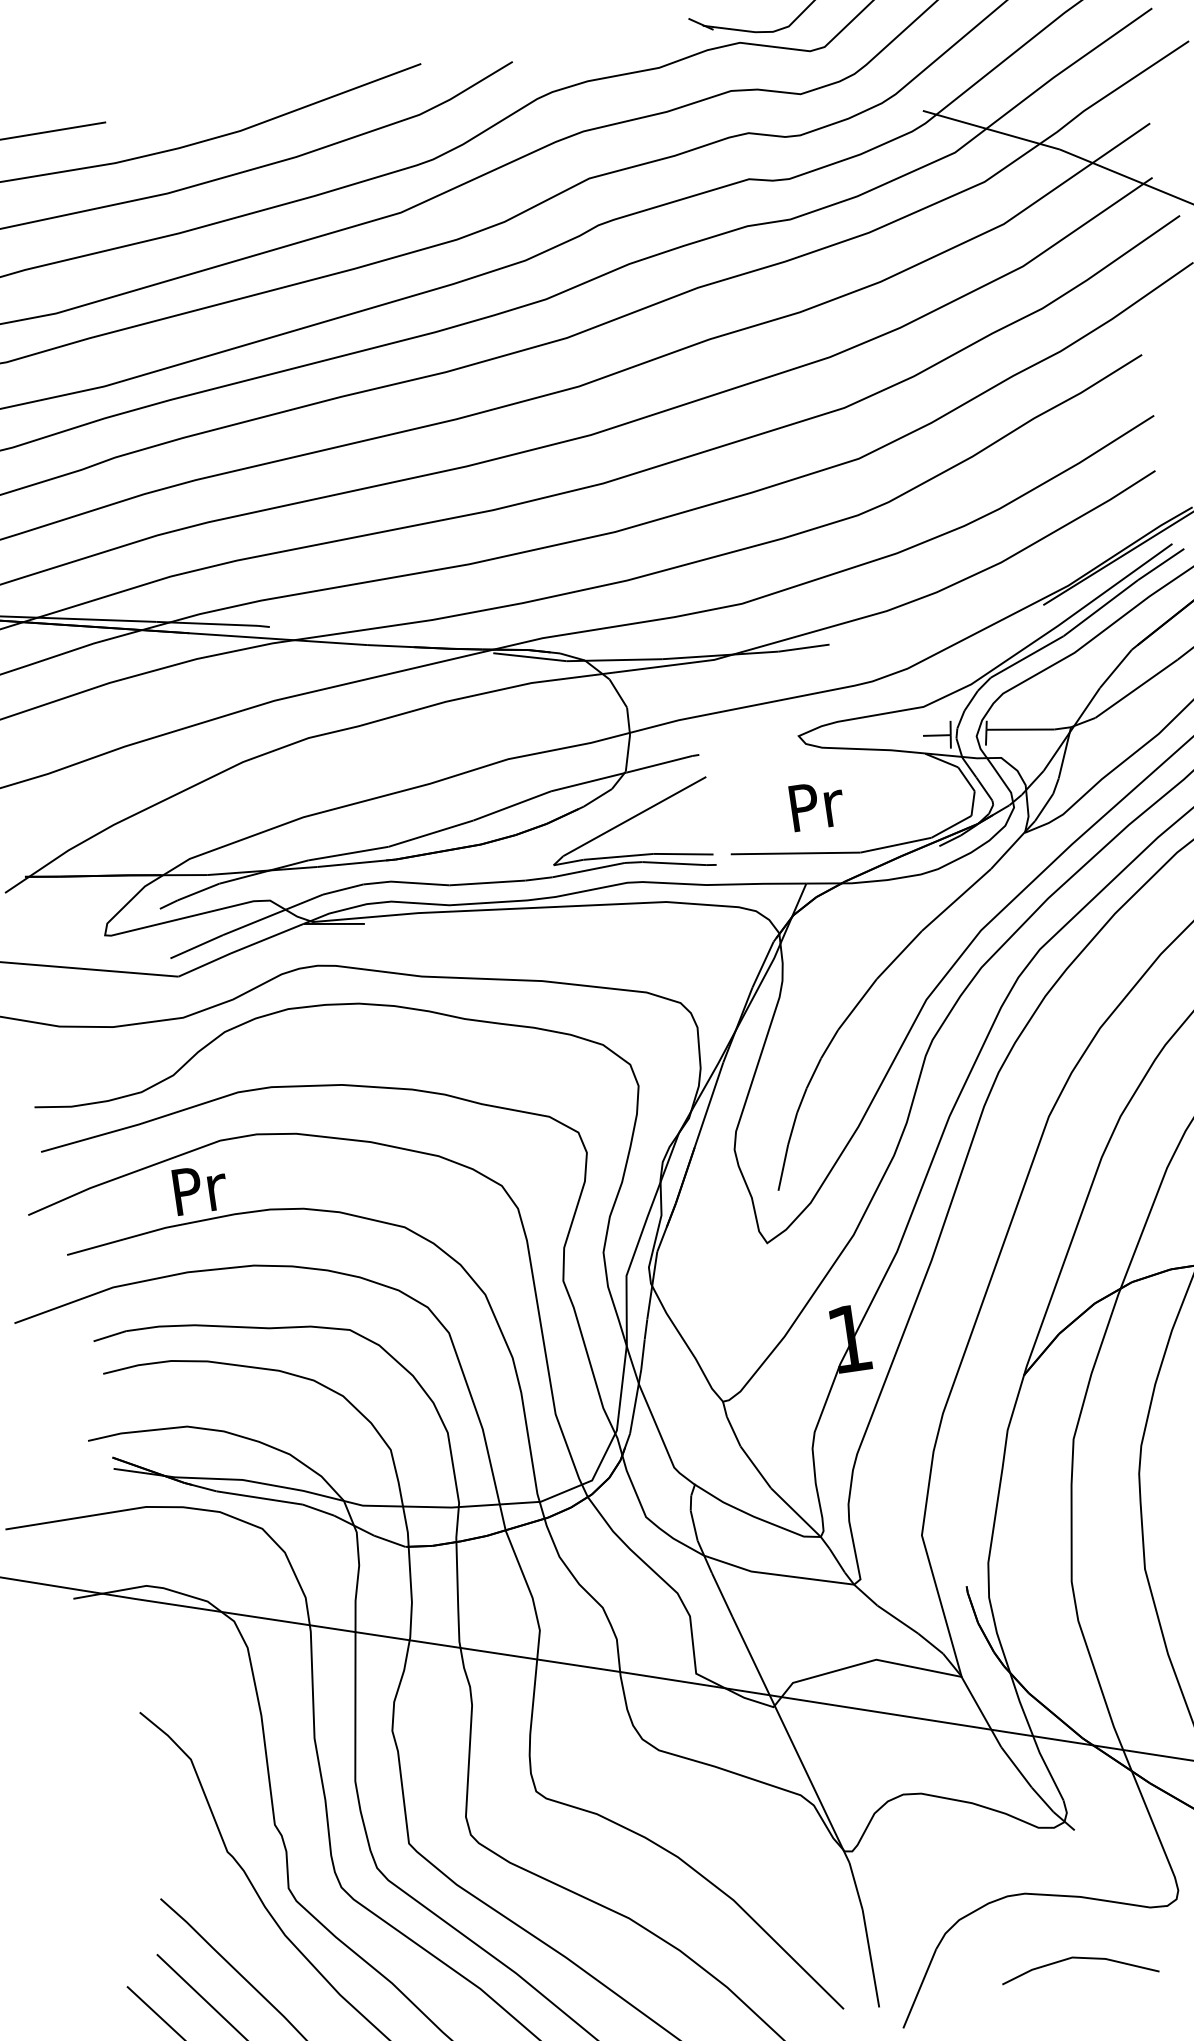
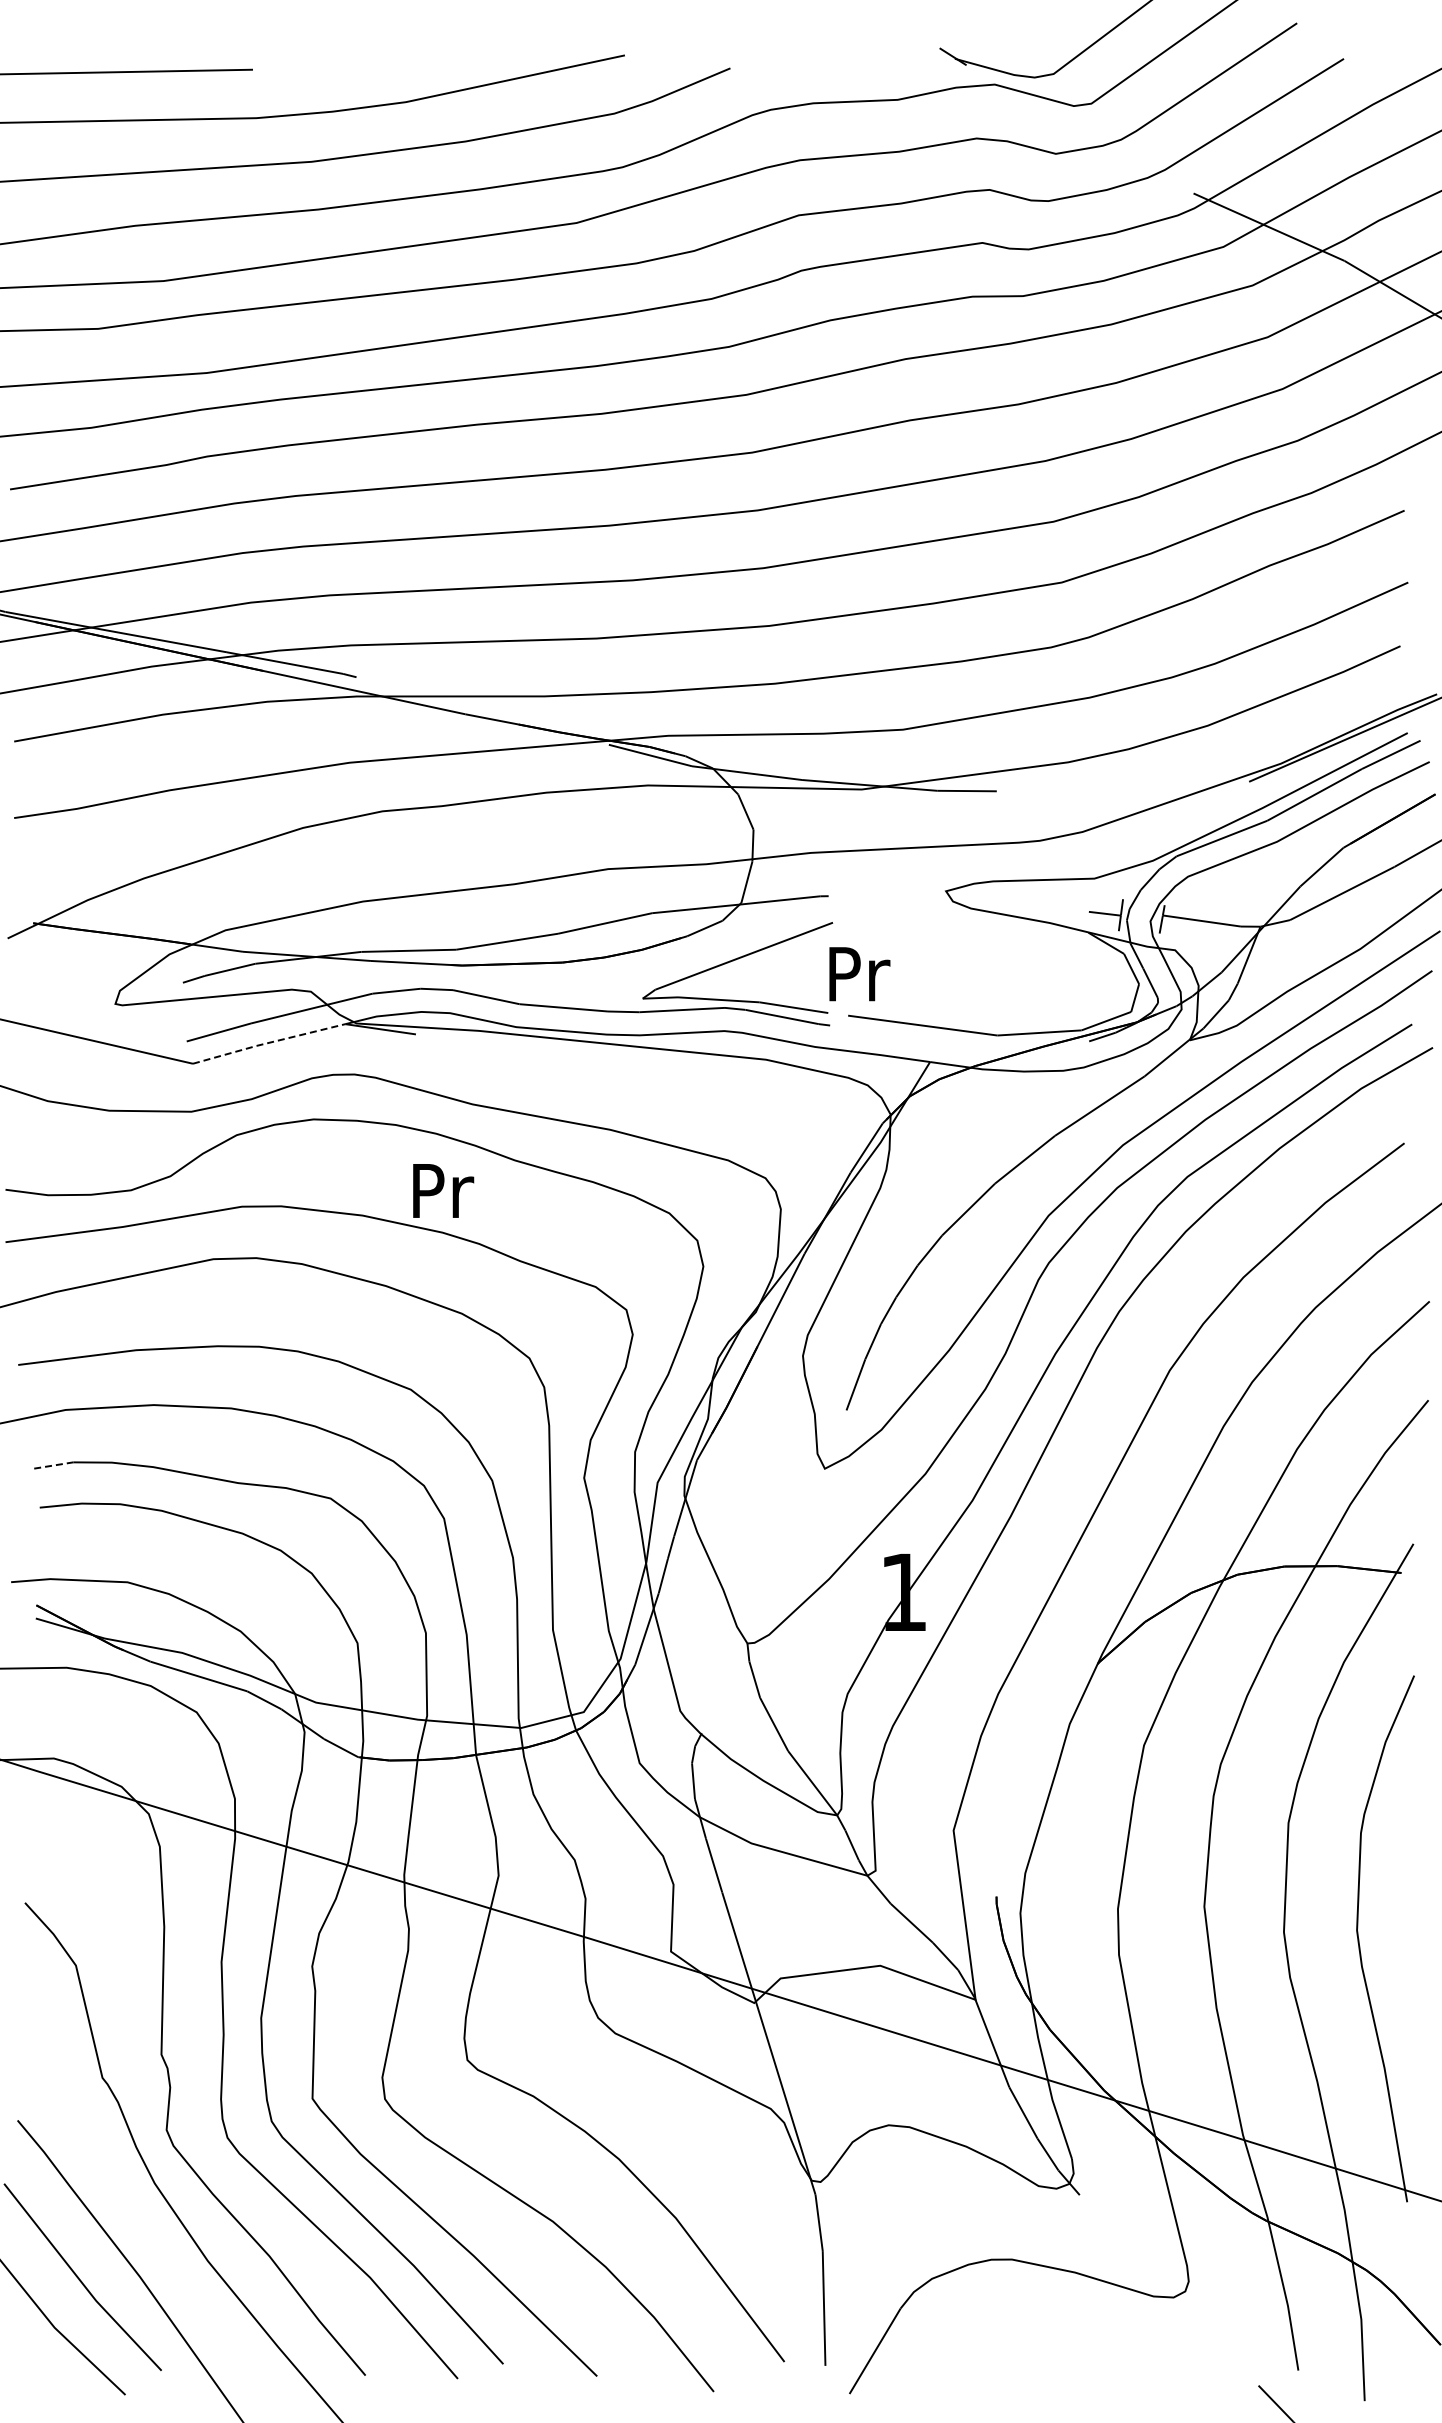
text: (817, 805) -> (859, 974), moved
line: (240, 950) -> (268, 1043), solid -> dashed
text: (200, 1189) -> (443, 1190), moved
line: (109, 1336) -> (53, 1465), solid -> dashed
line: (1078, 1958) -> (1062, 2343), removed

